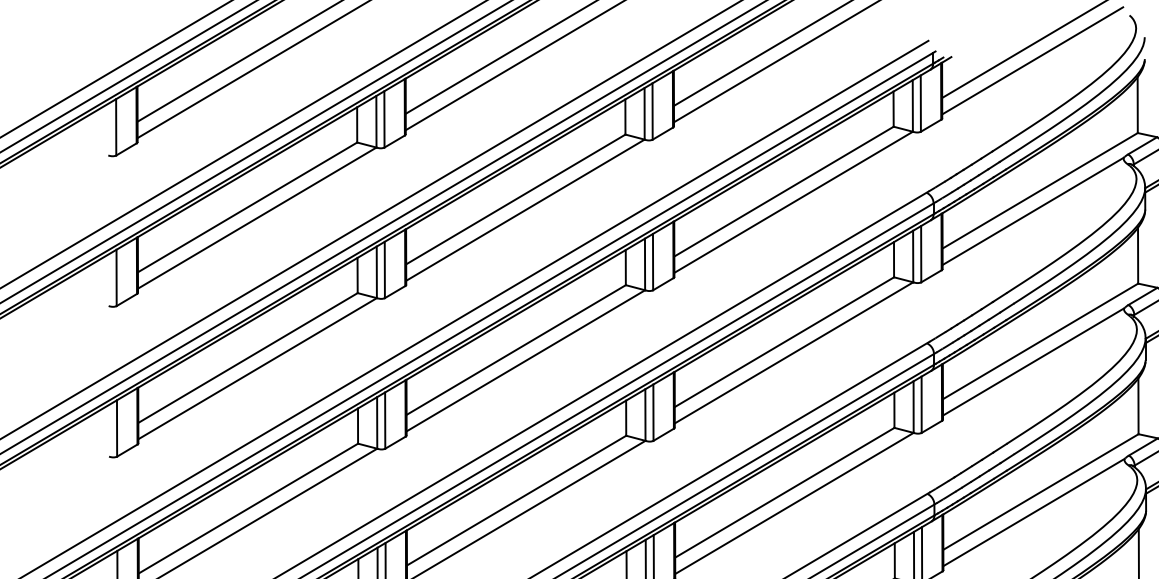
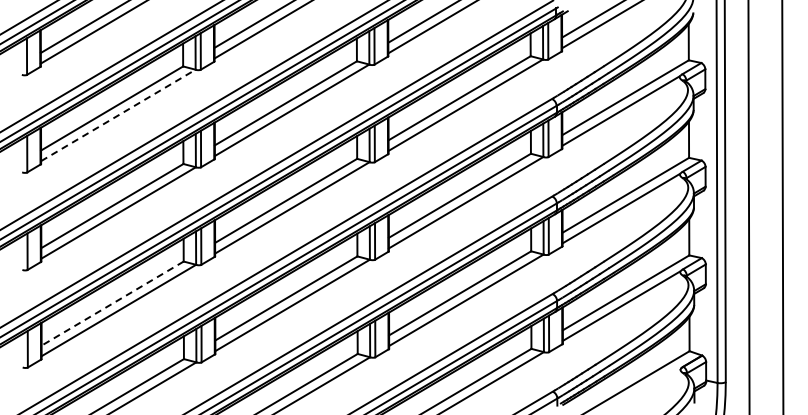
line: (257, 218) -> (118, 115), solid -> dashed
line: (248, 508) -> (112, 303), solid -> dashed

